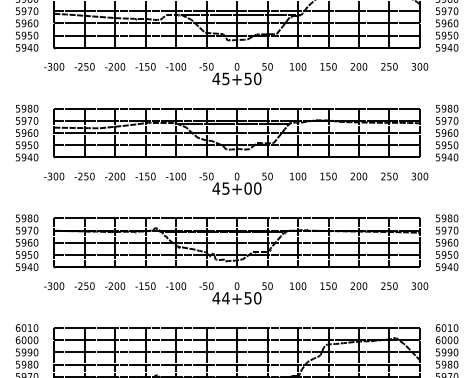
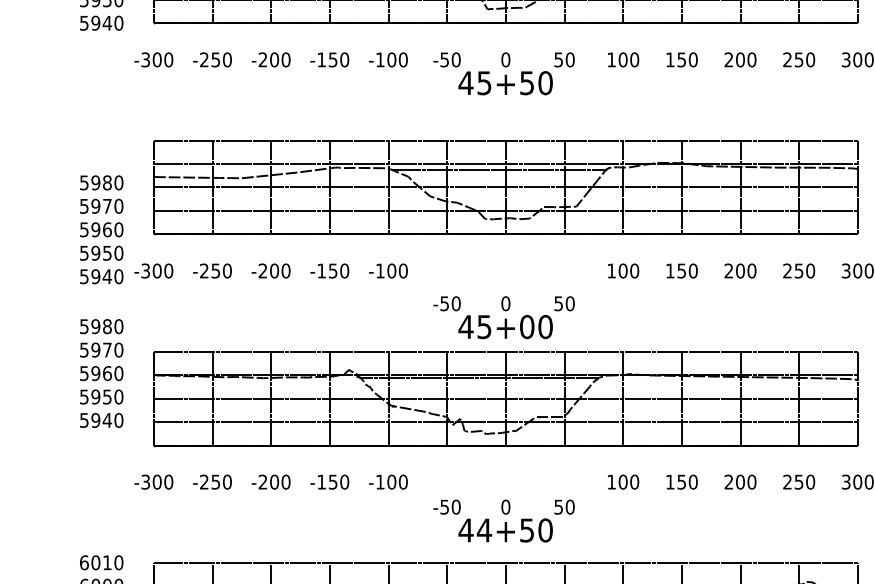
text: (27, 132) -> (102, 228), moved
text: (235, 183) -> (502, 317), moved
text: (26, 242) -> (100, 373), moved
text: (235, 293) -> (502, 521), moved

